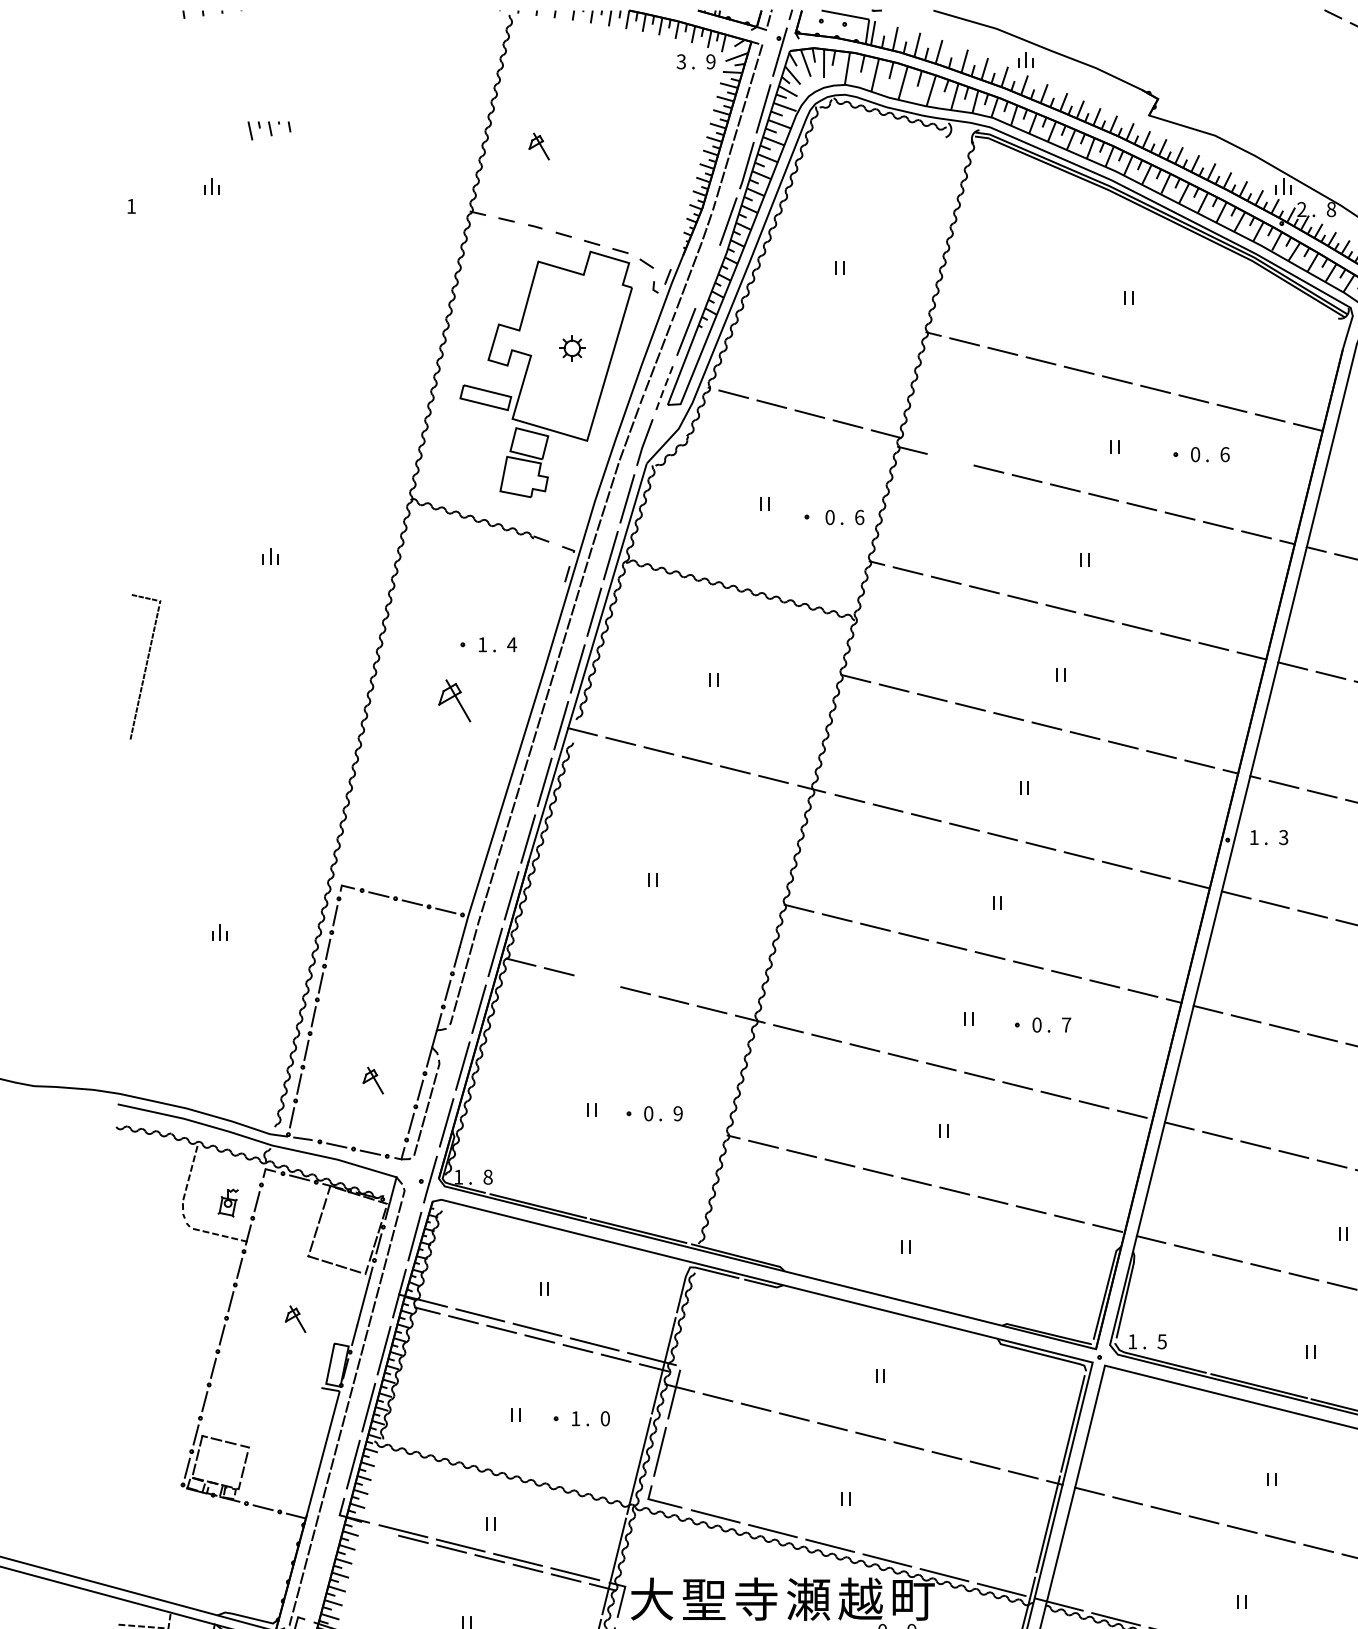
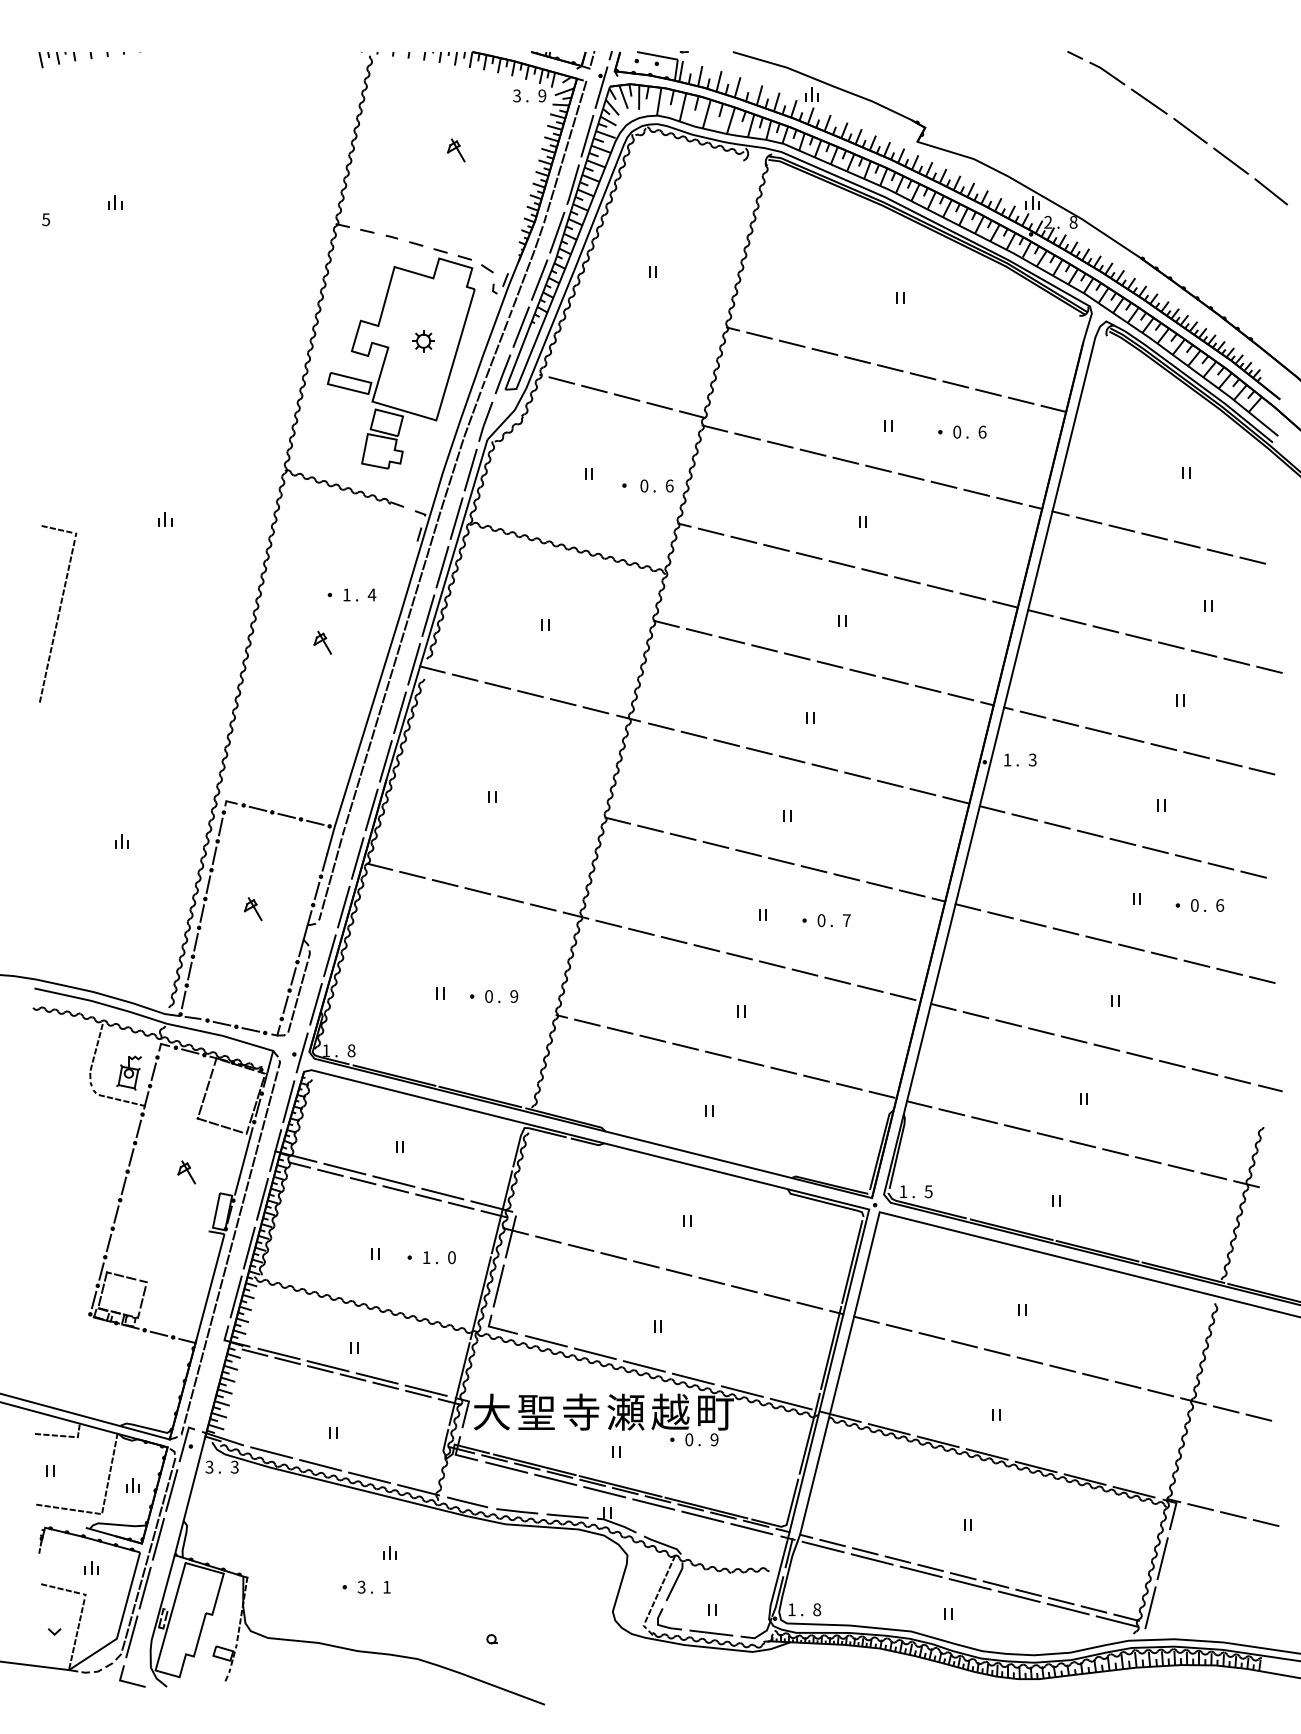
part: (269, 131) -> (57, 60), moved
part: (539, 146) -> (456, 150), moved
text: (131, 206) -> (46, 219), 1 -> 5
line: (707, 276) -> (539, 279), added
line: (664, 387) -> (502, 374), dashed -> solid
line: (950, 459) -> (747, 436), added
part: (145, 666) -> (58, 613), size x1.43
part: (454, 700) -> (322, 642), size x0.62
line: (596, 981) -> (444, 883), added
part: (373, 1081) -> (253, 909), moved
part: (227, 1202) -> (128, 1072), size x1.43
line: (374, 1529) -> (254, 1352), added

